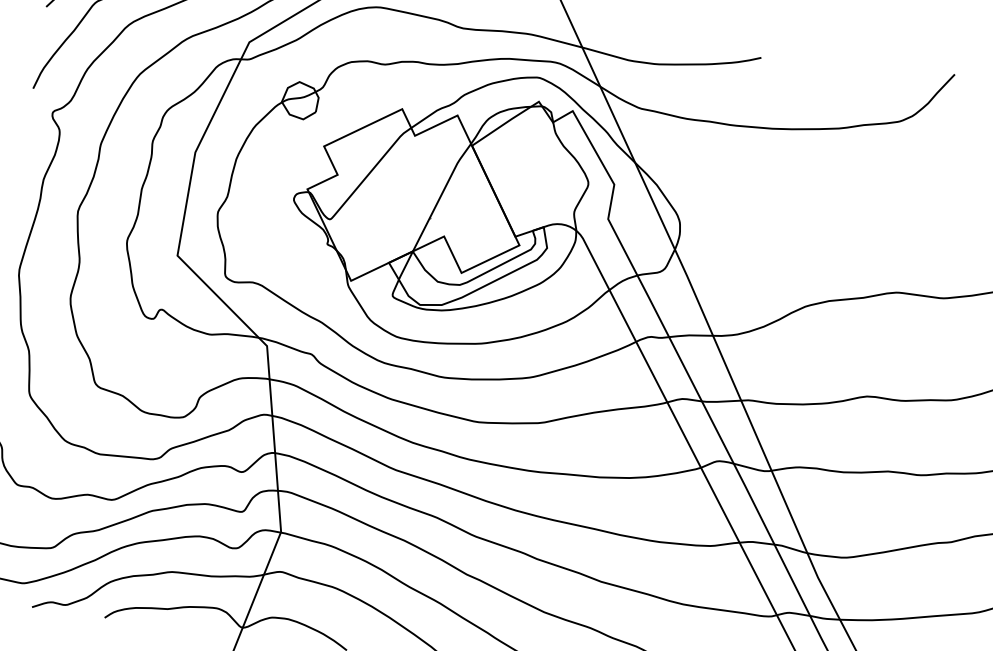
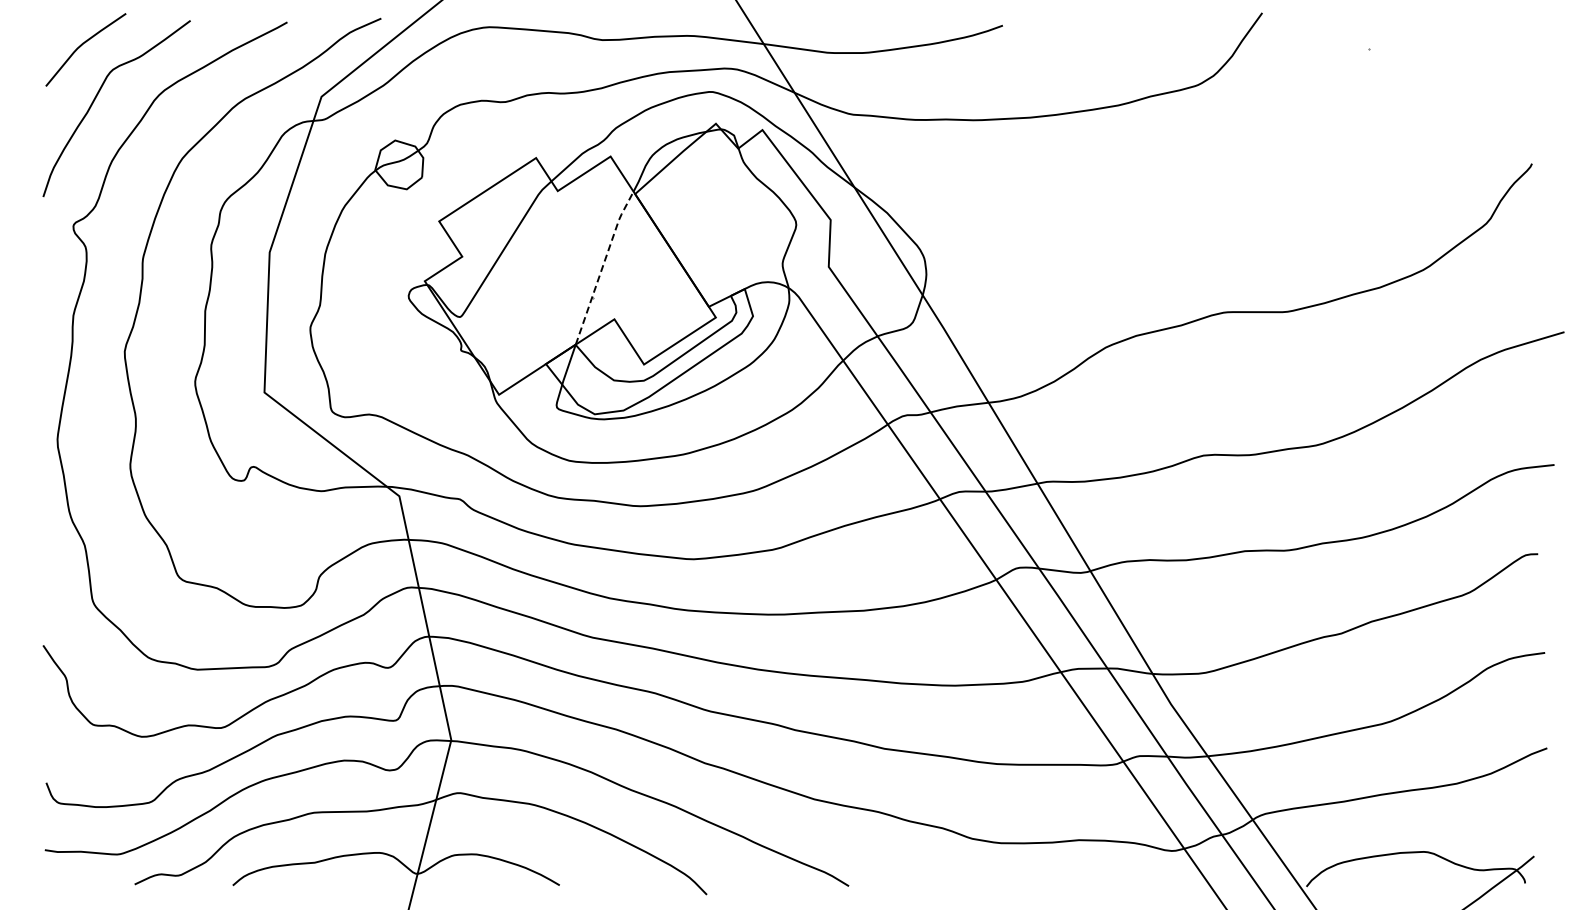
line: (441, 195) -> (603, 265), solid -> dashed

